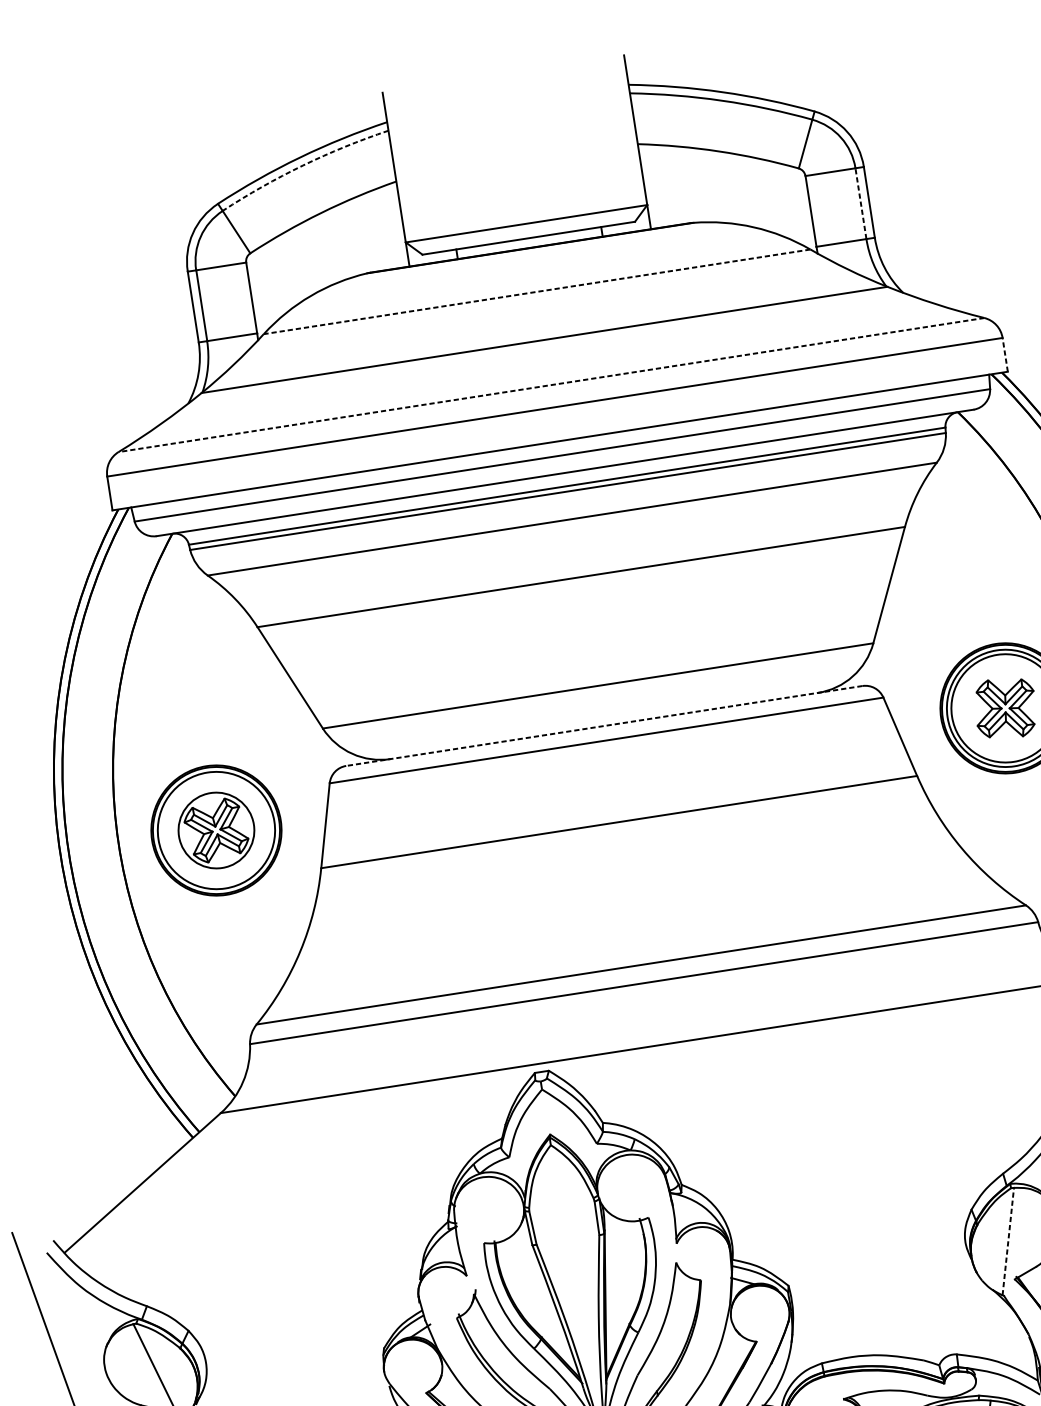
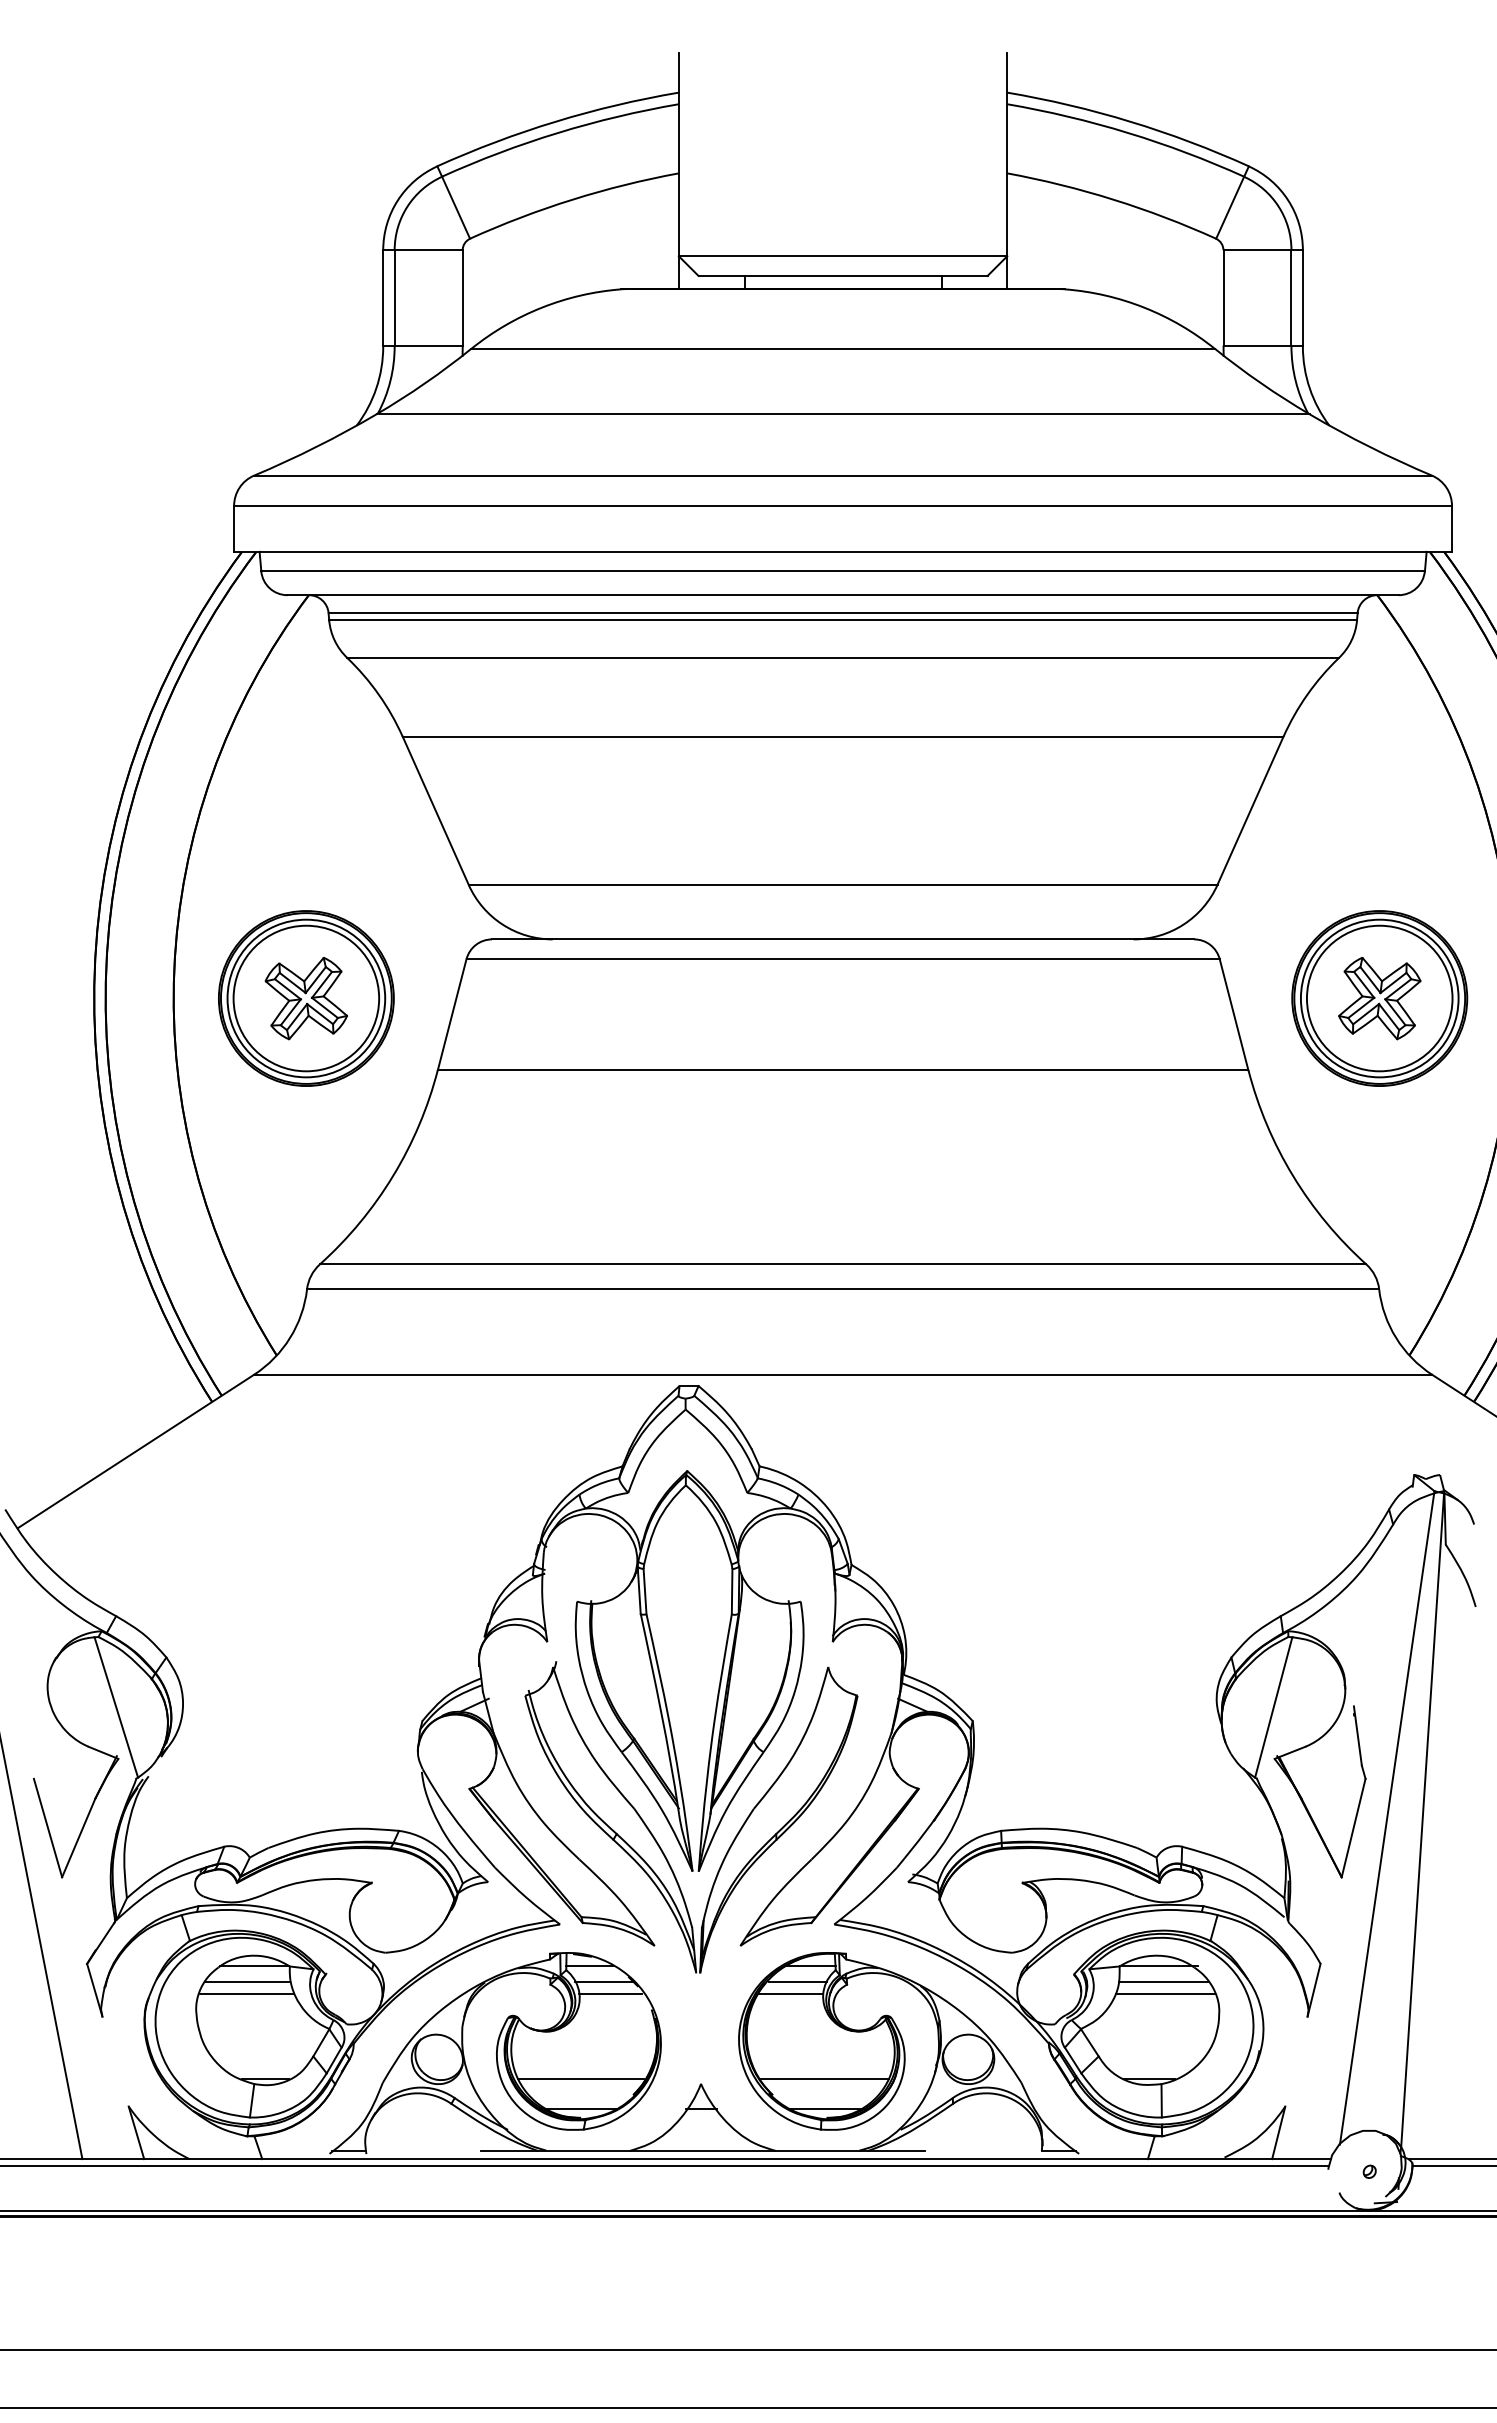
arc: (303, 165) -> (558, 132), dashed -> solid
line: (860, 203) -> (1291, 297), dashed -> solid
line: (537, 291) -> (843, 348), dashed -> solid
line: (1005, 354) -> (1452, 528), dashed -> solid
line: (551, 384) -> (843, 475), dashed -> solid
line: (603, 726) -> (842, 939), dashed -> solid
circle: (216, 830) -> (306, 998), size x1.43
line: (1008, 1241) -> (1273, 1707), dashed -> solid

